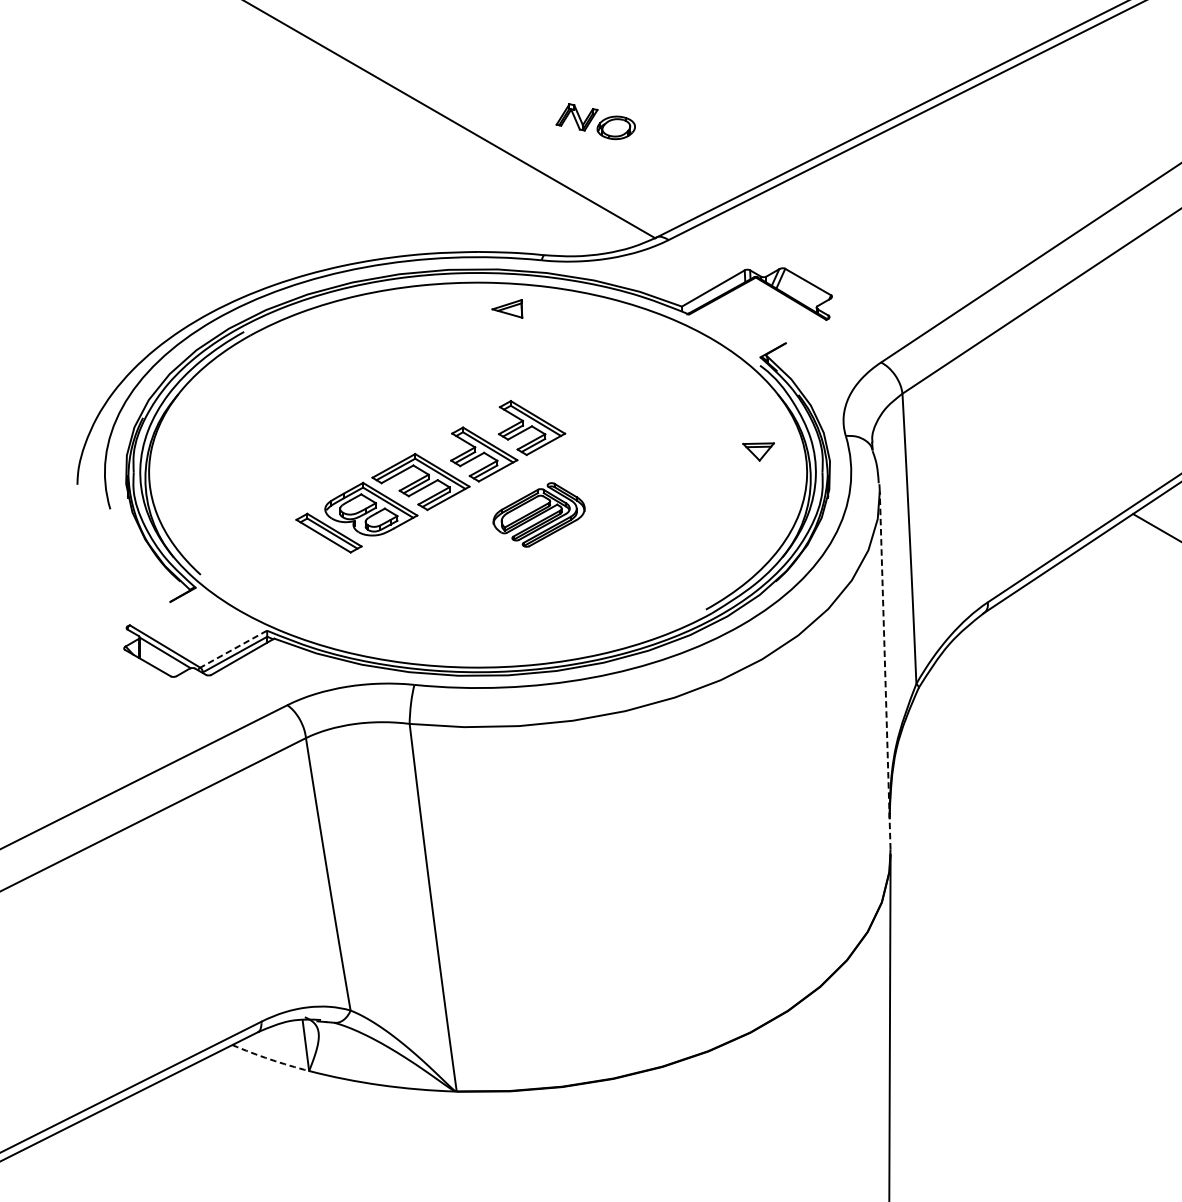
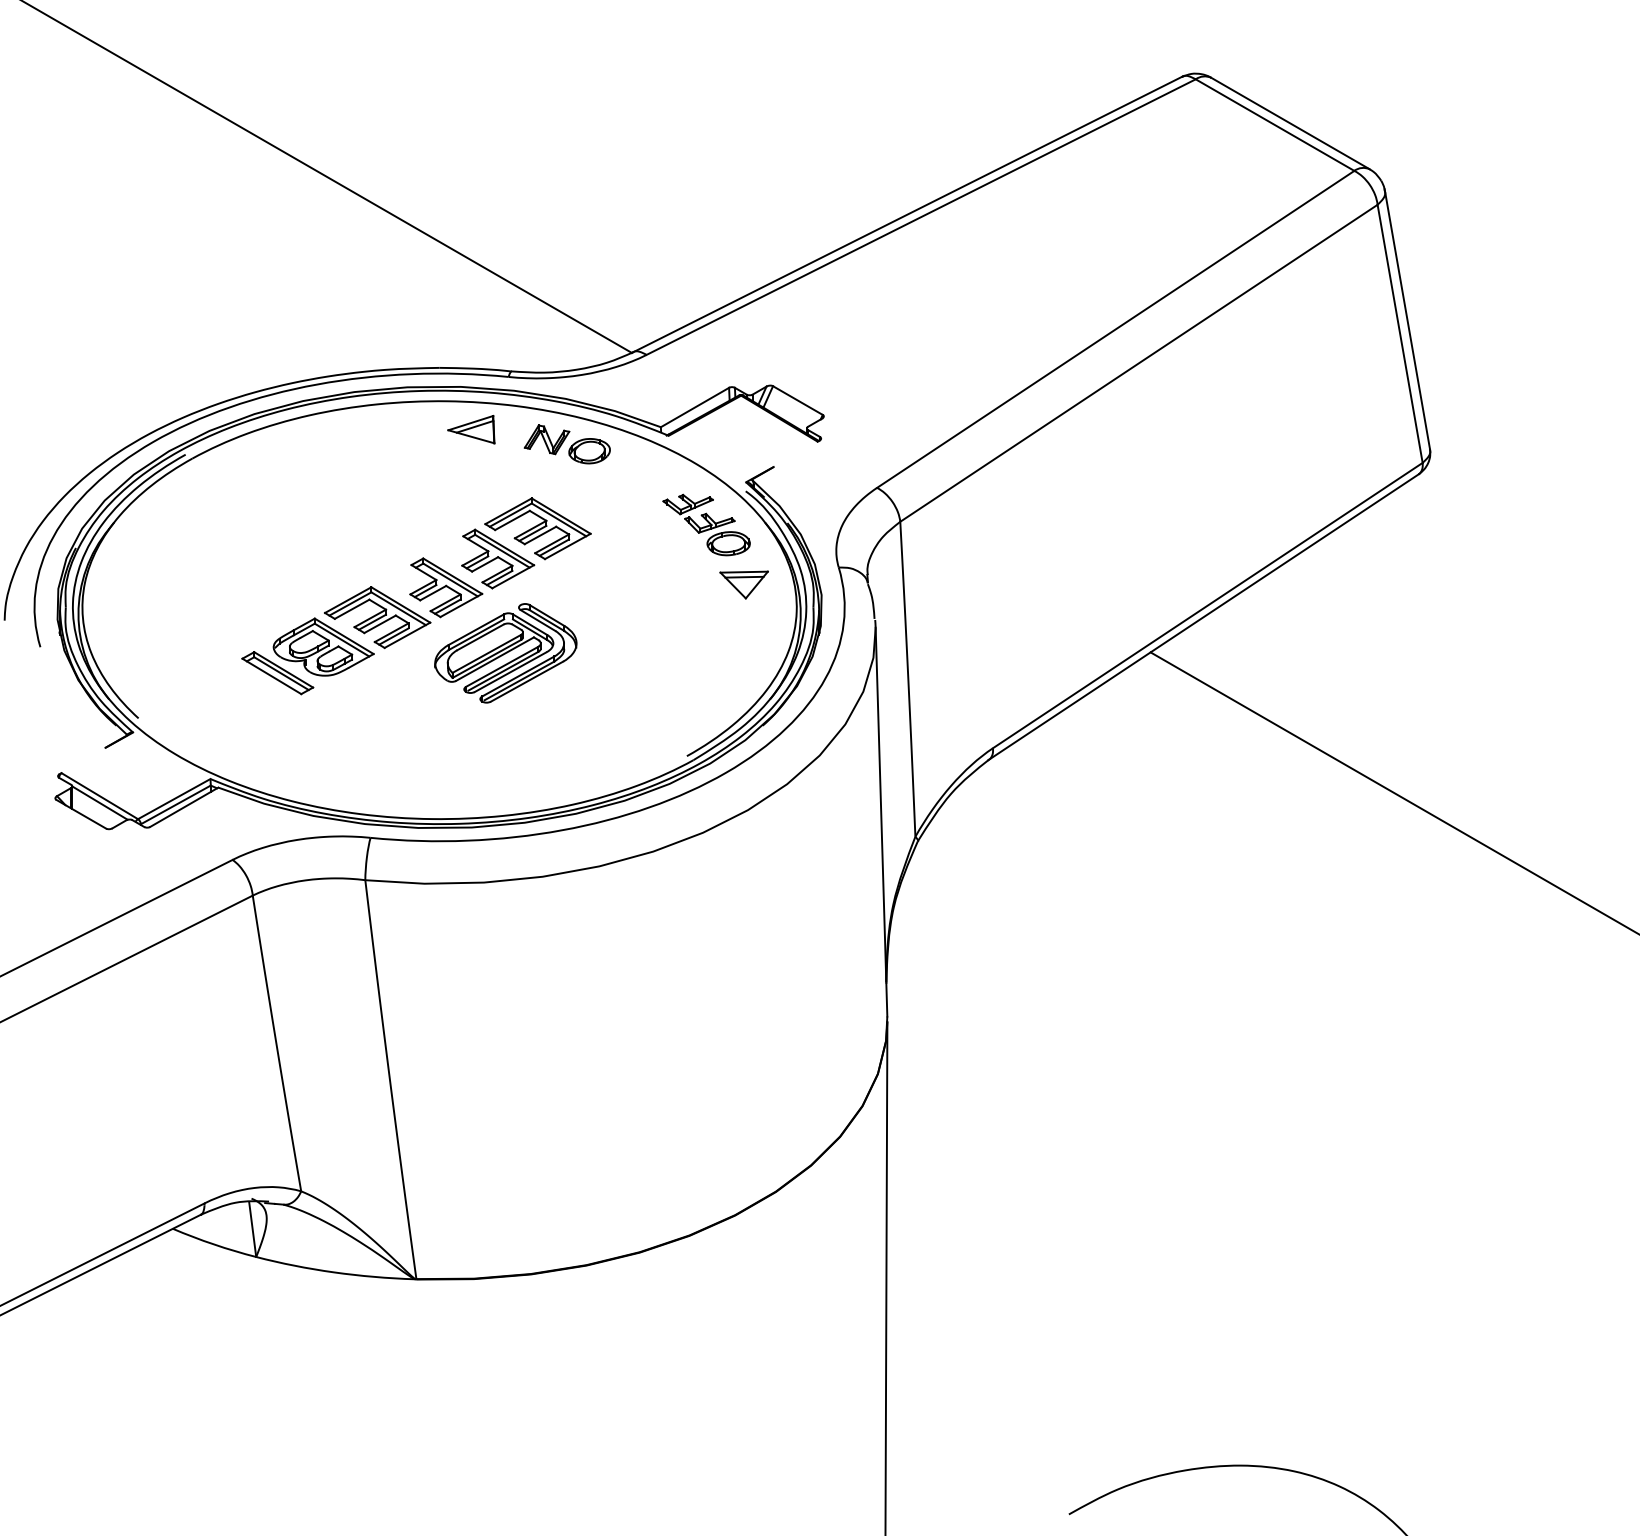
part: (594, 121) -> (566, 444), moved
part: (507, 308) -> (471, 429), size x1.43
part: (723, 396) -> (706, 524), added
part: (568, 399) -> (537, 528), added
part: (758, 451) -> (743, 584), size x1.43
part: (538, 515) -> (505, 653), size x1.43
line: (232, 649) -> (173, 799), dashed -> solid
line: (885, 669) -> (881, 821), dashed -> solid
arc: (270, 1059) -> (214, 1244), dashed -> solid

